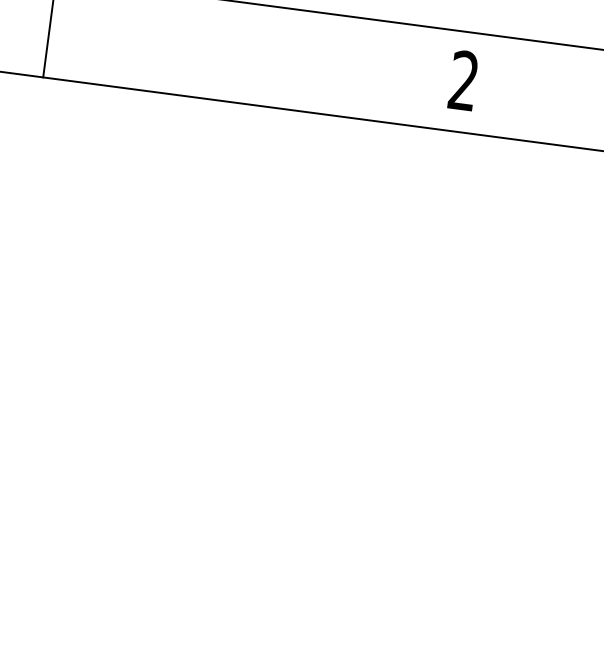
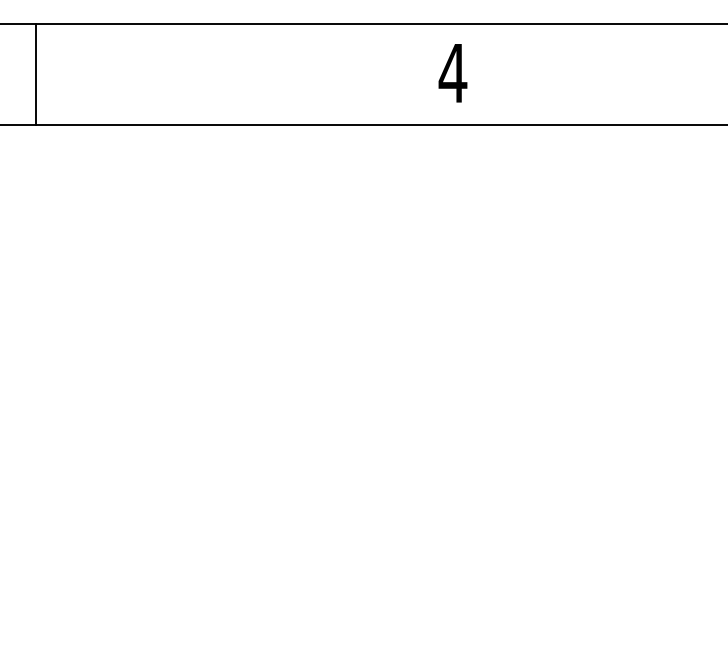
text: (463, 80) -> (452, 72), 2 -> 4

